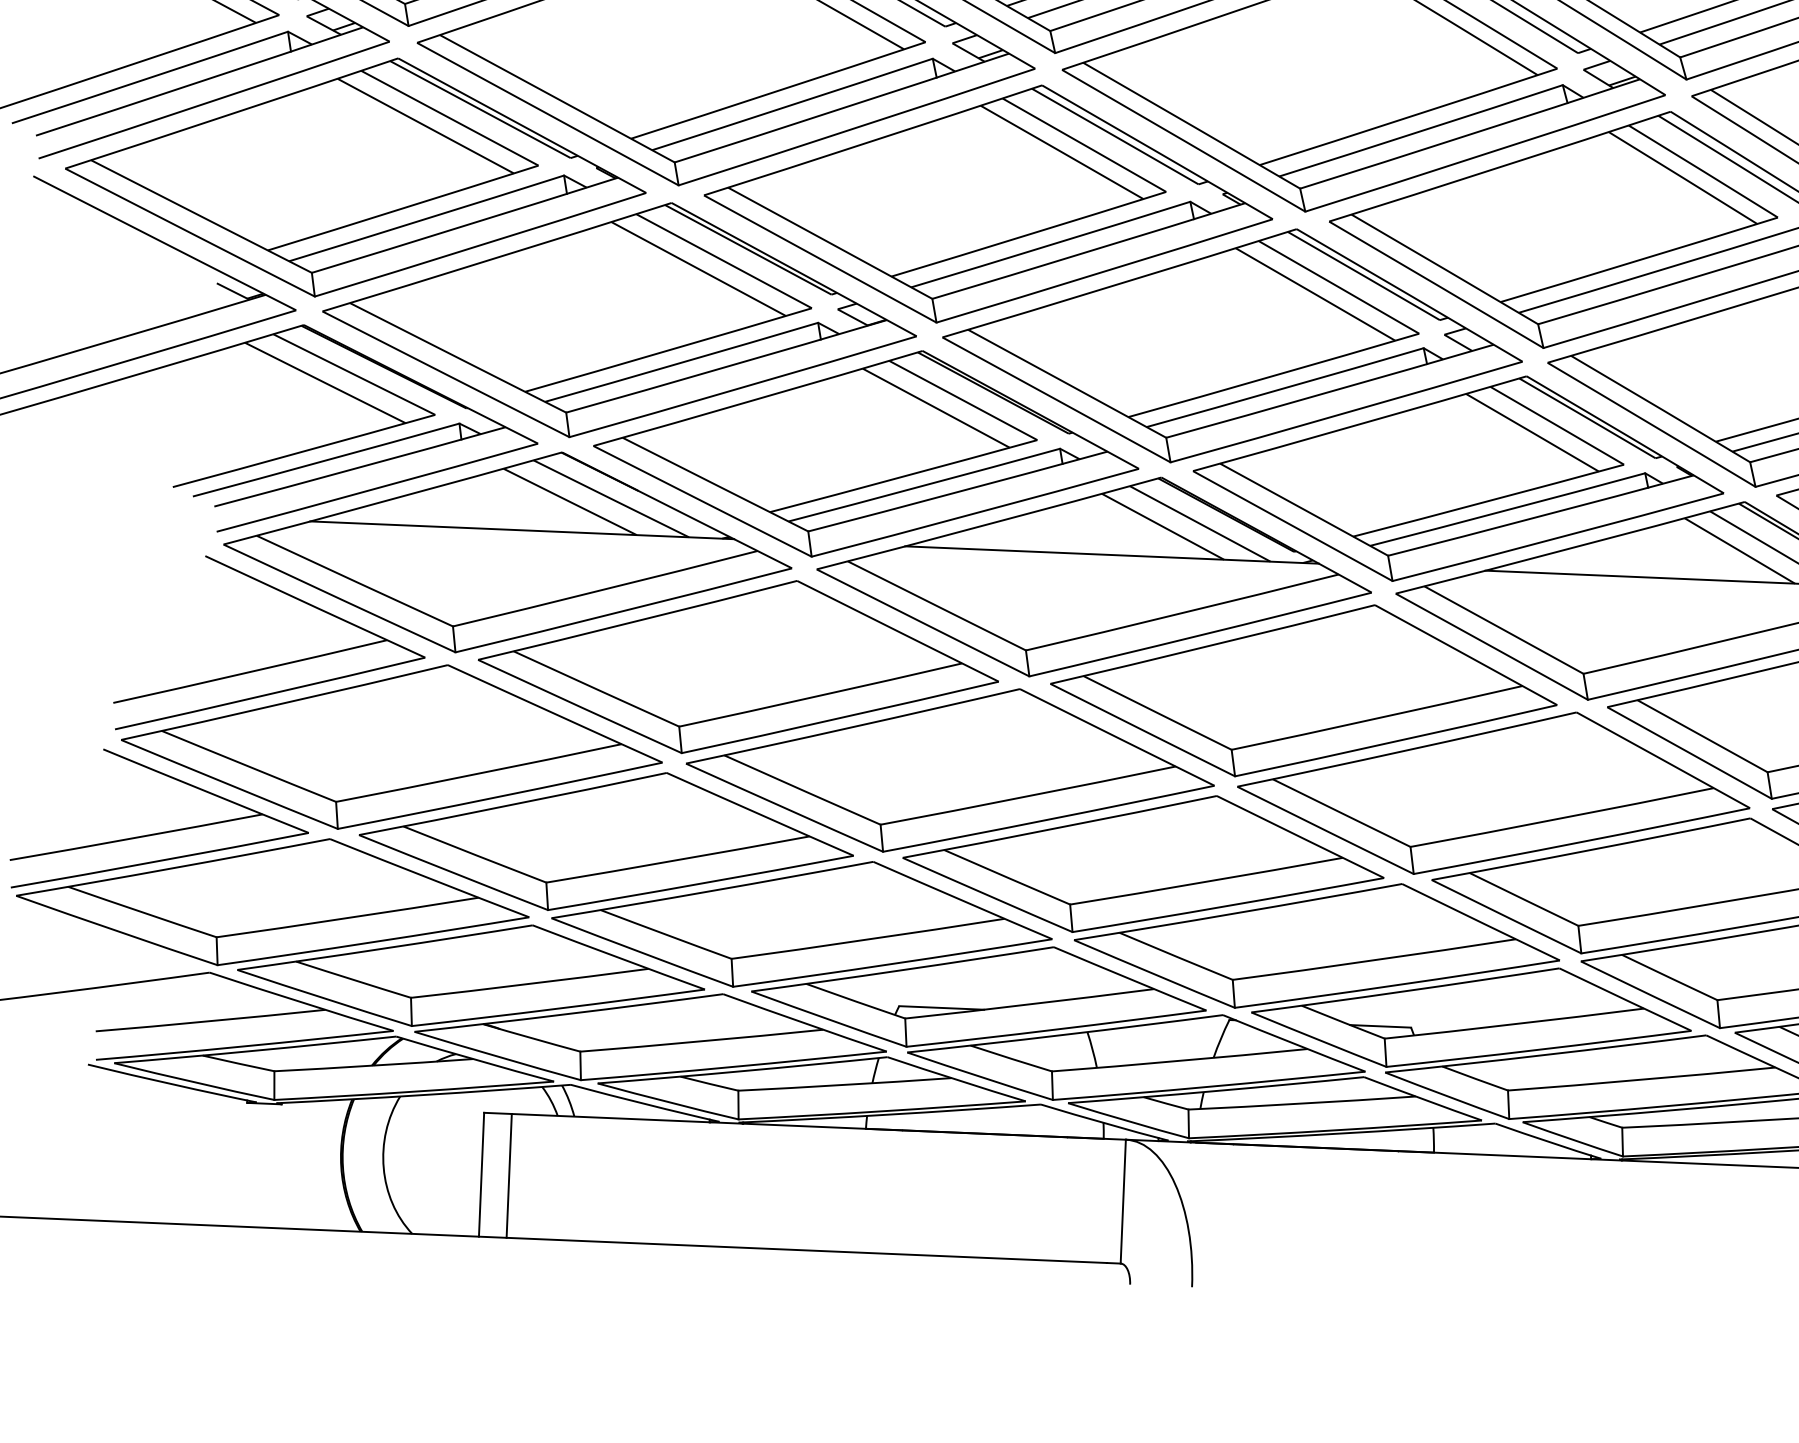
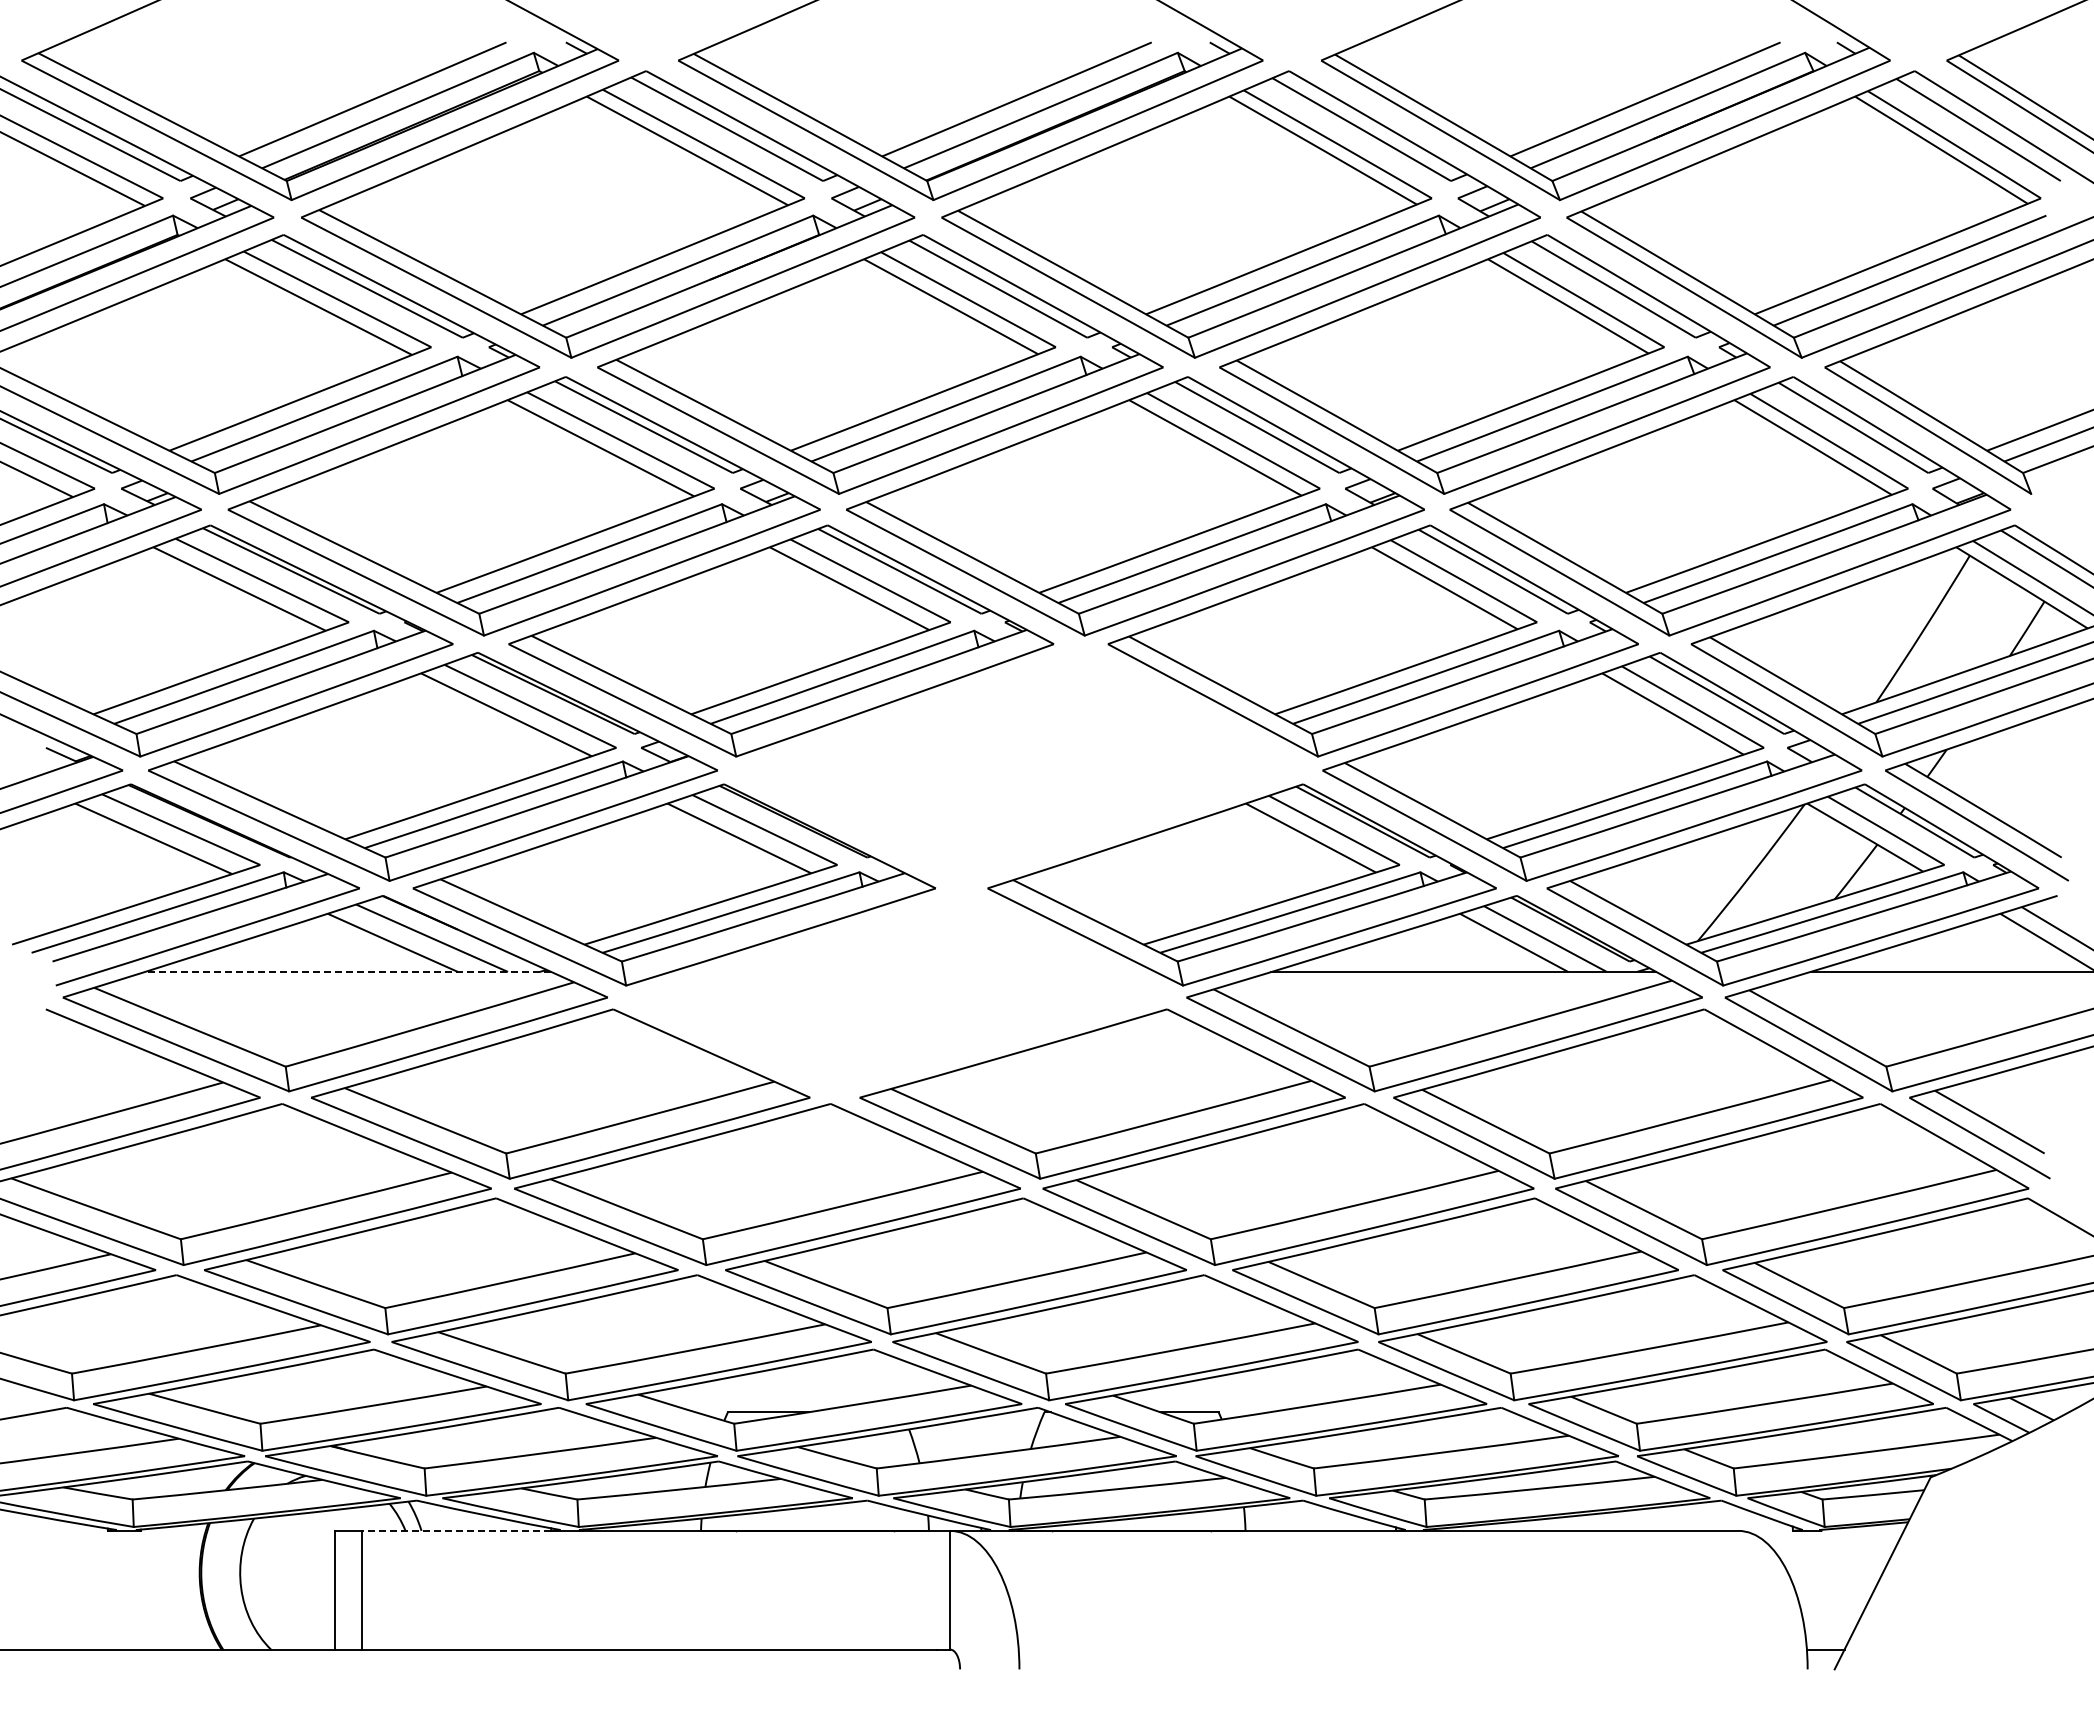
part: (1232, 345) -> (1020, 766), removed
line: (521, 529) -> (347, 971), solid -> dashed
part: (1094, 576) -> (897, 993), removed
line: (610, 1117) -> (456, 1530), solid -> dashed

